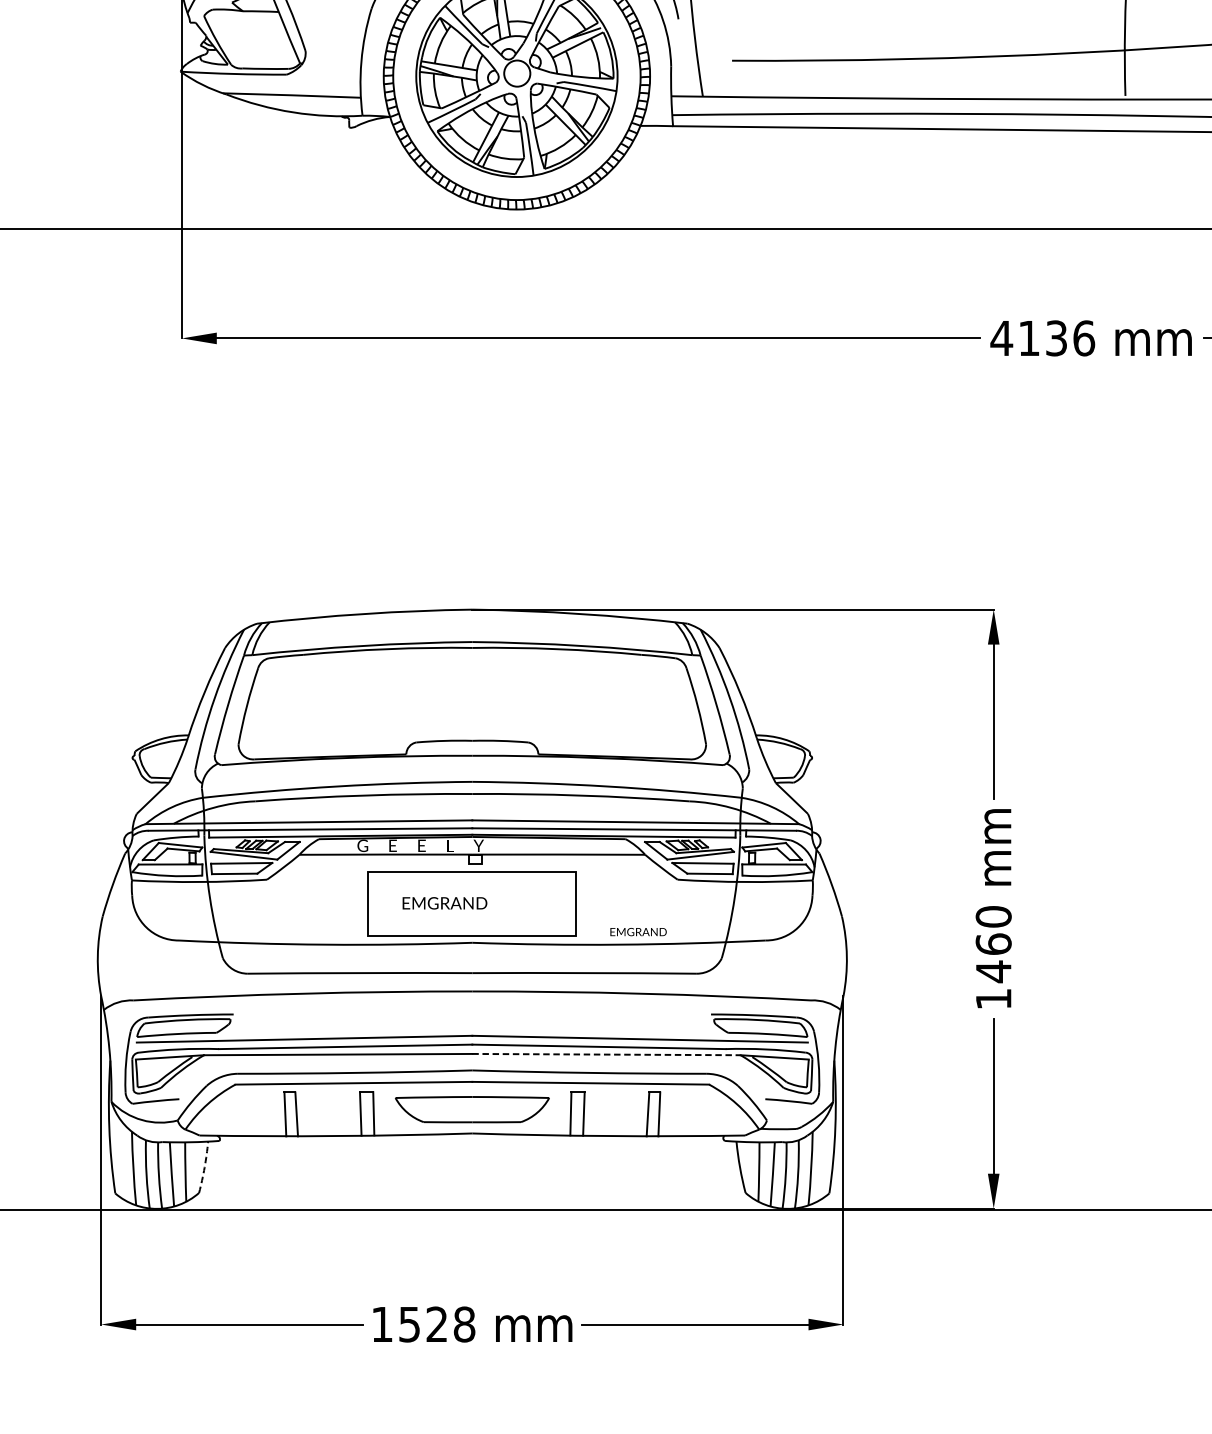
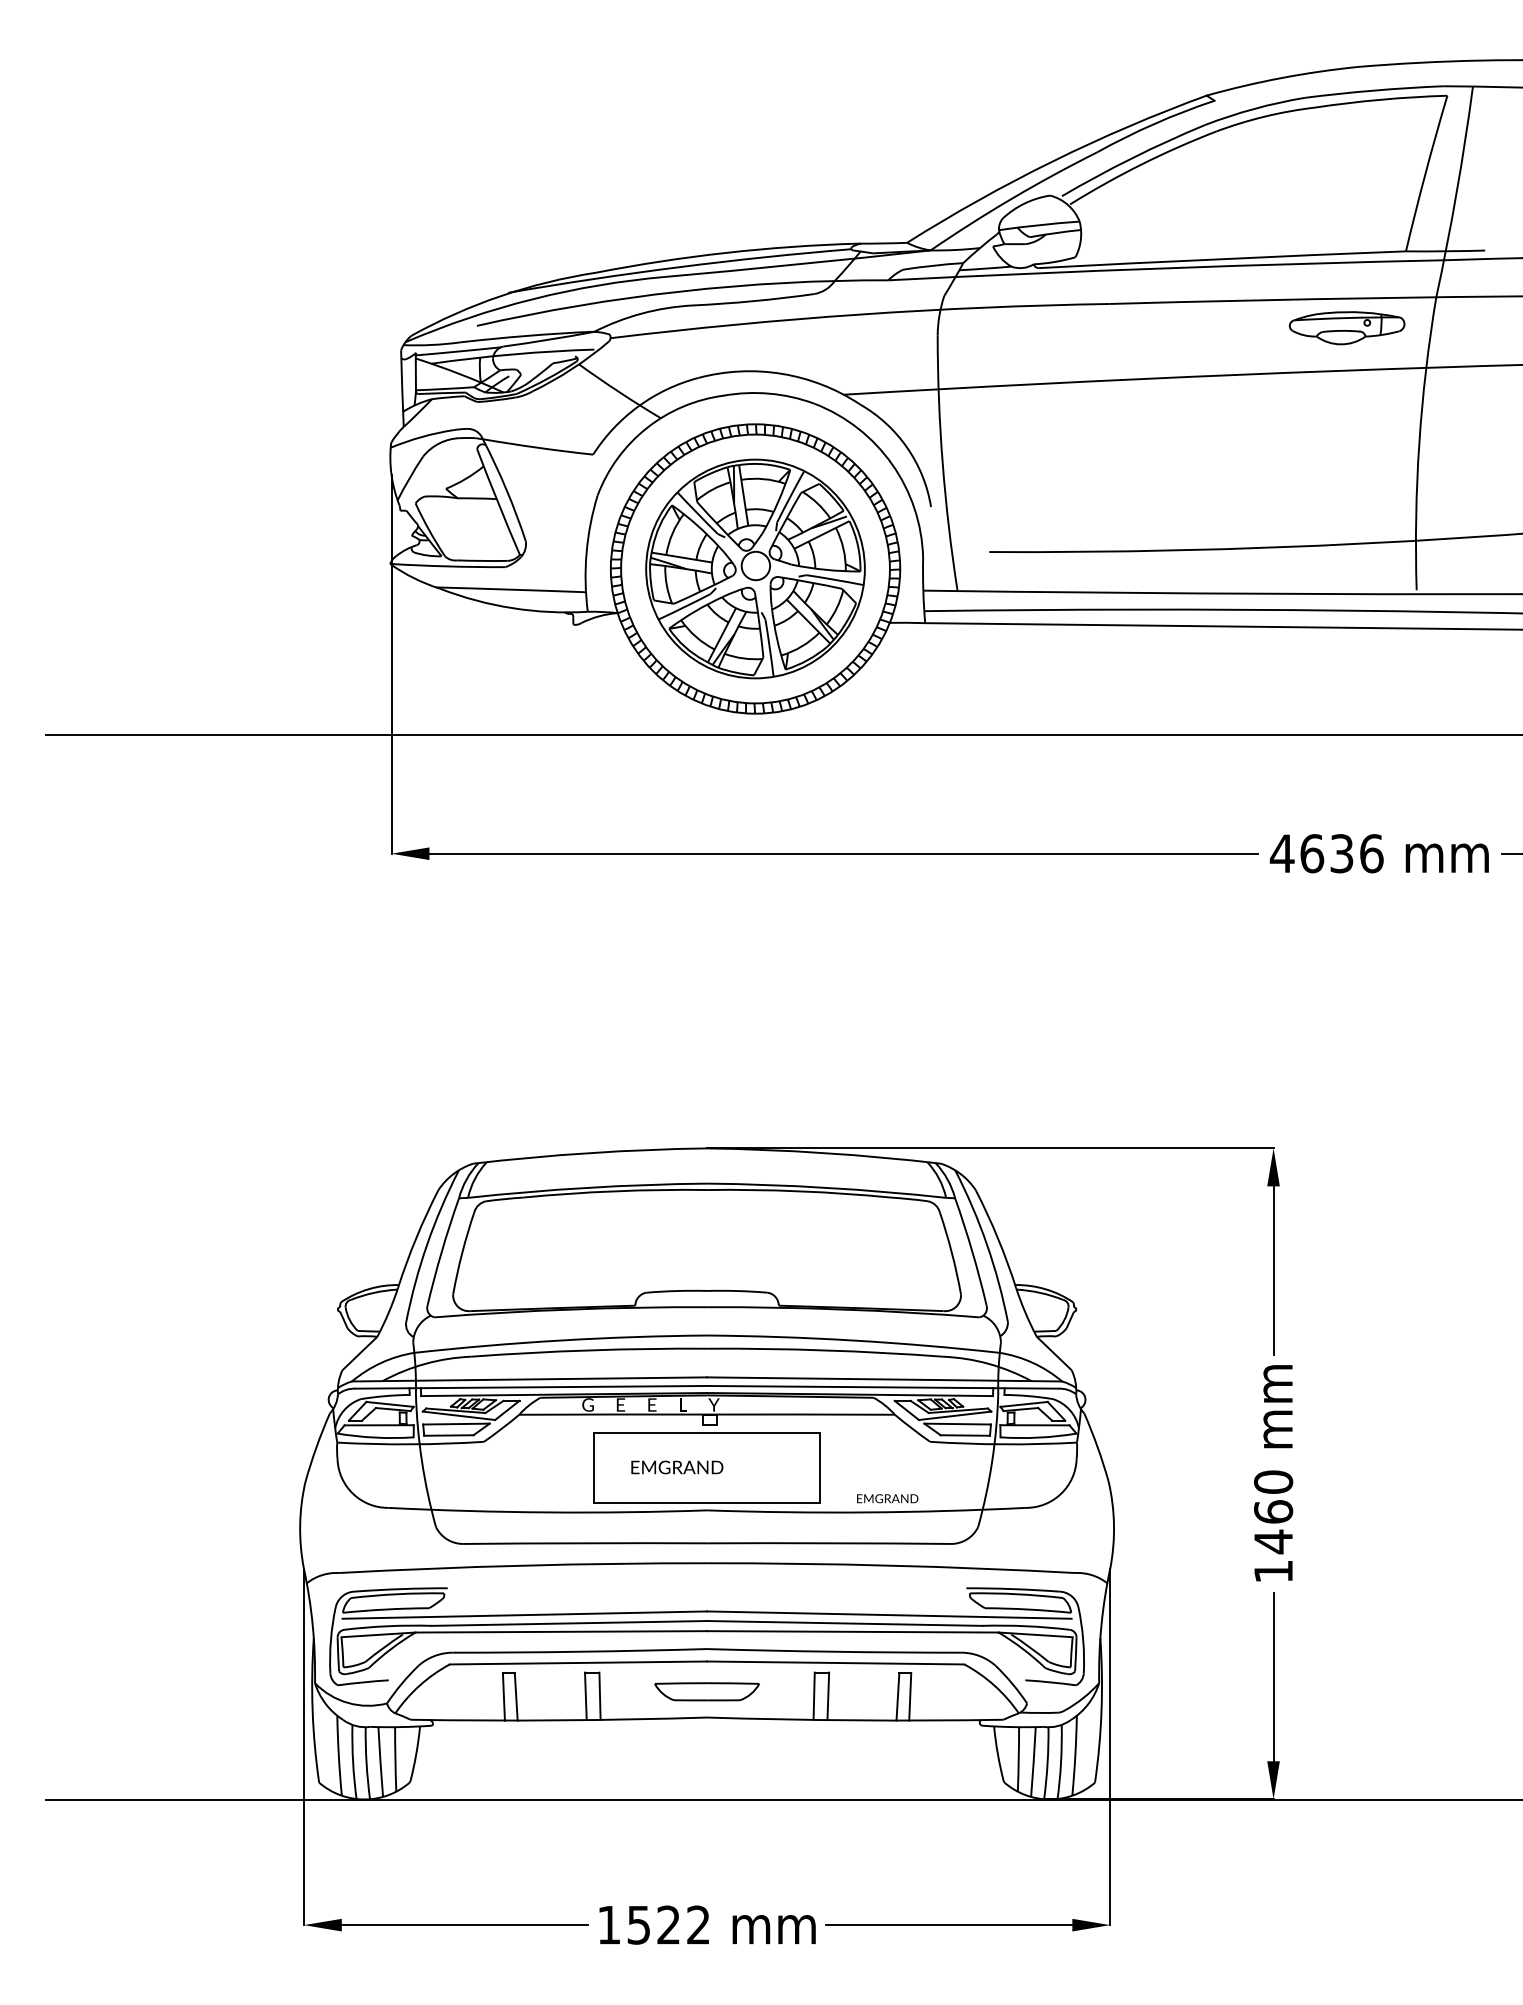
text: (1029, 338) -> (1312, 853), 4136 -> 4636
line: (606, 1054) -> (852, 1631), dashed -> solid
part: (471, 1109) -> (706, 1691), size x0.62
arc: (204, 1167) -> (416, 1754), dashed -> solid
text: (464, 1323) -> (698, 1924), 1528 -> 1522

